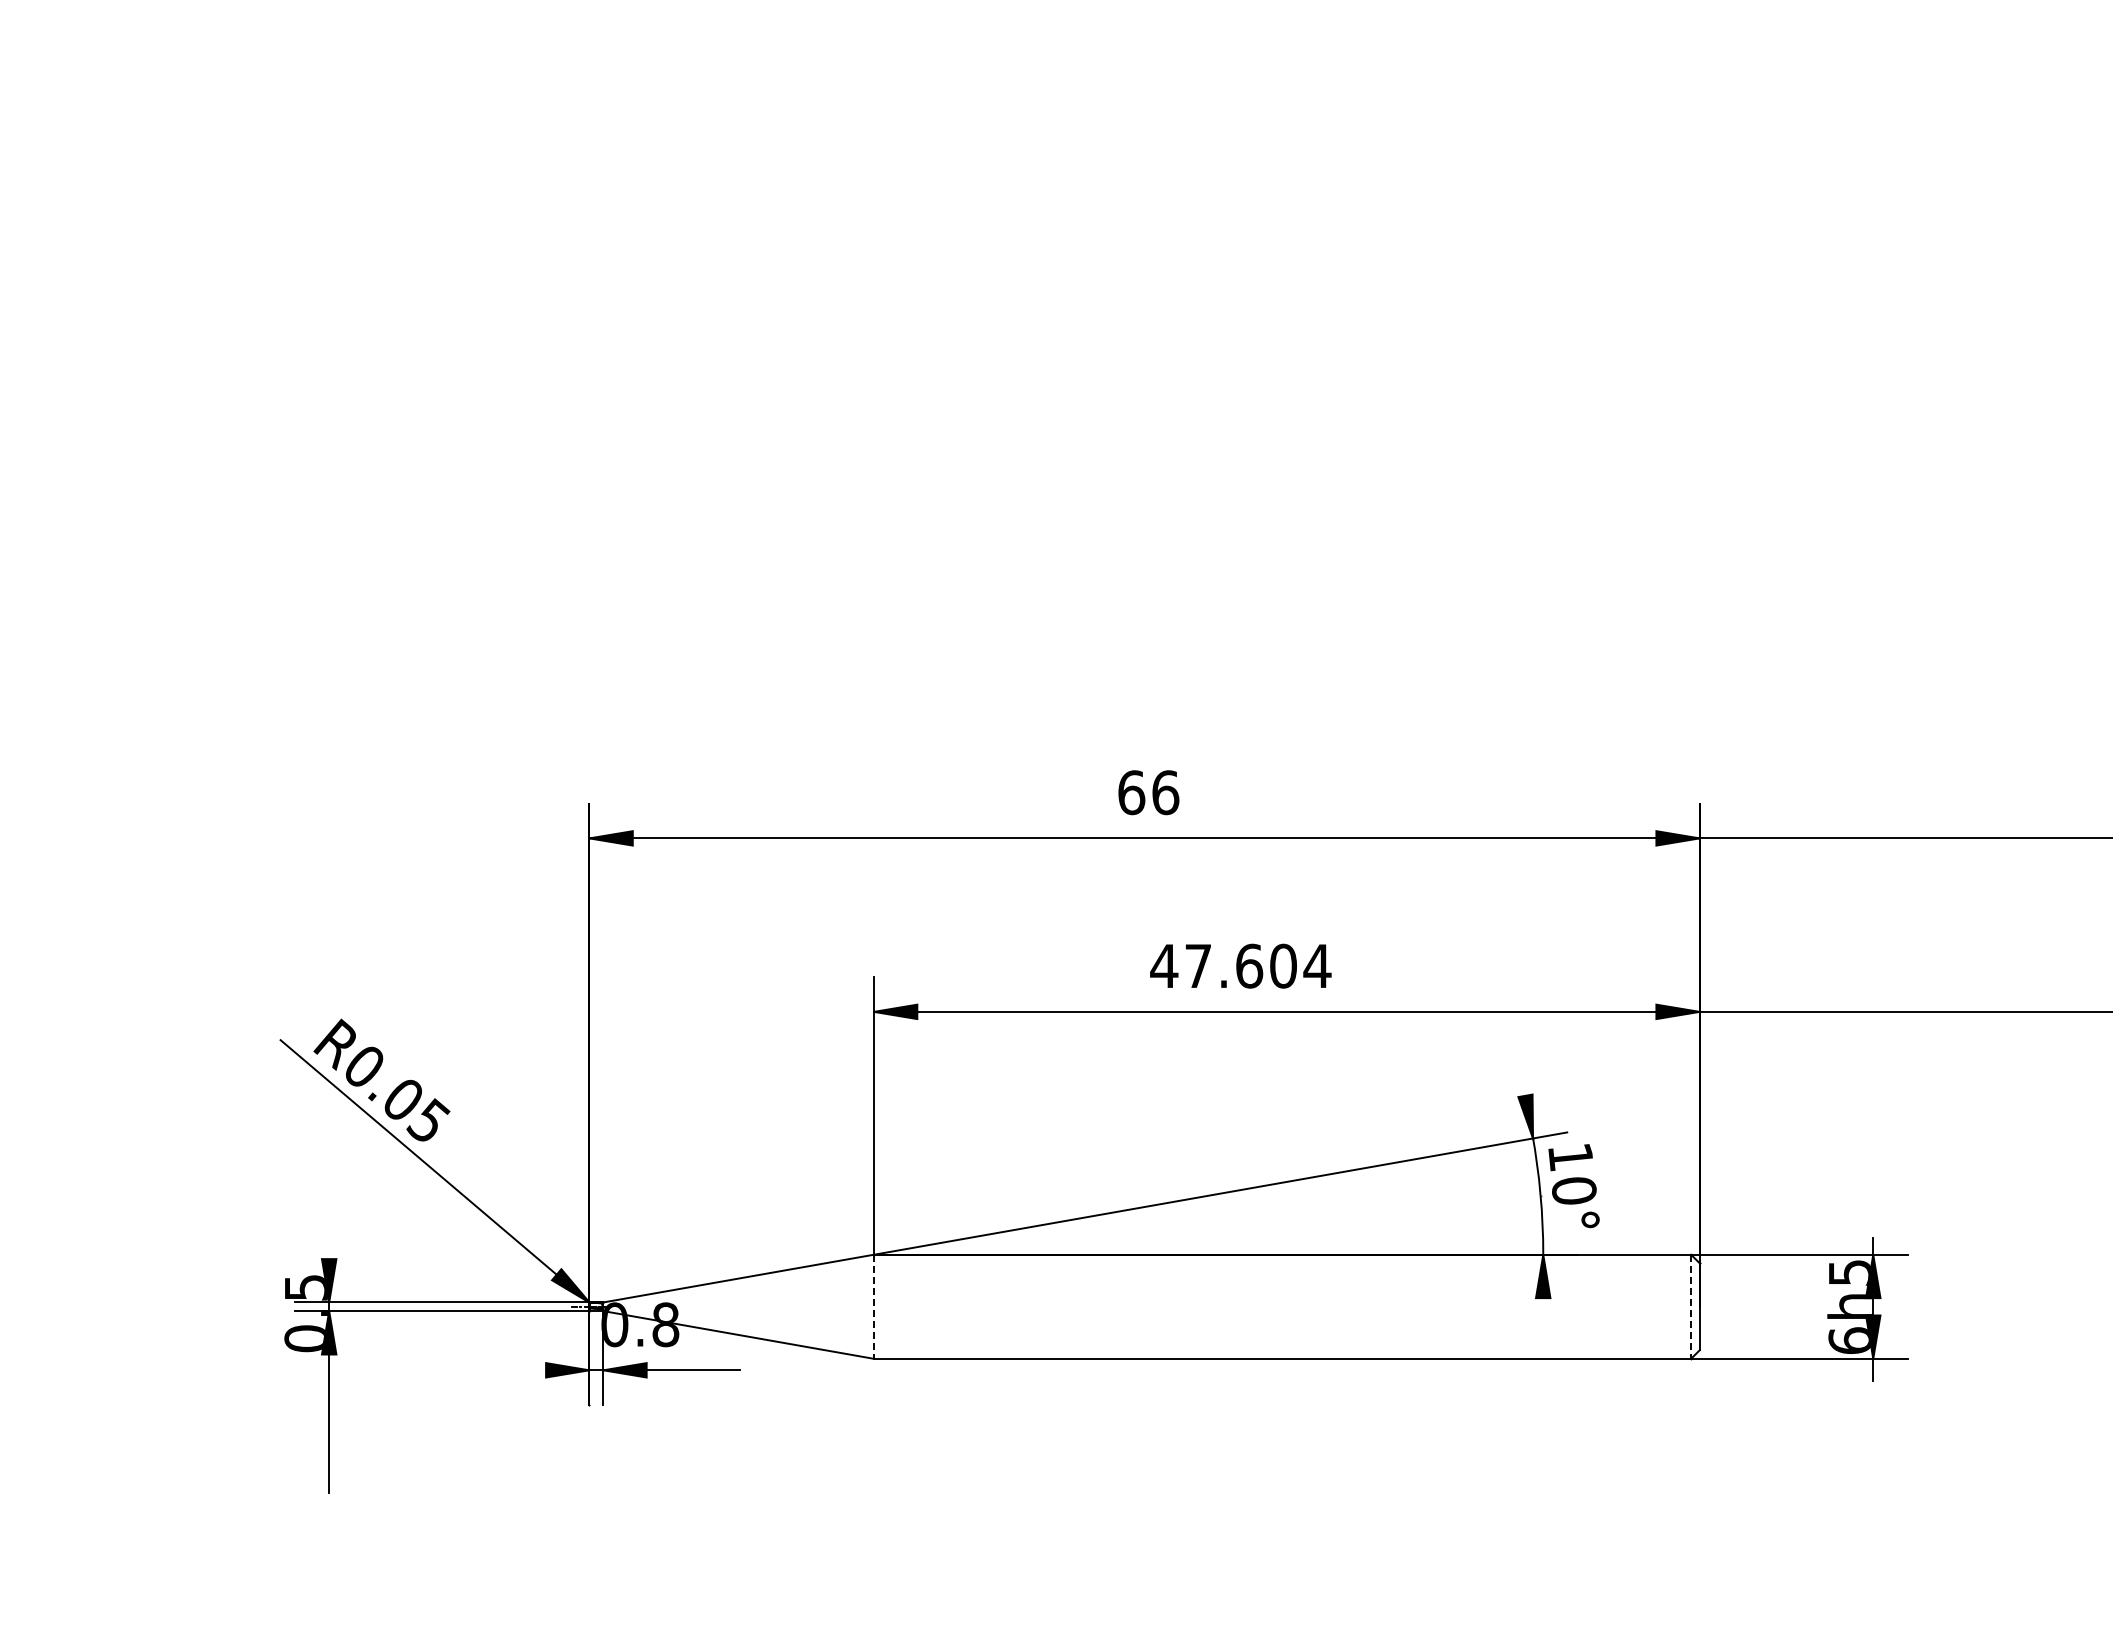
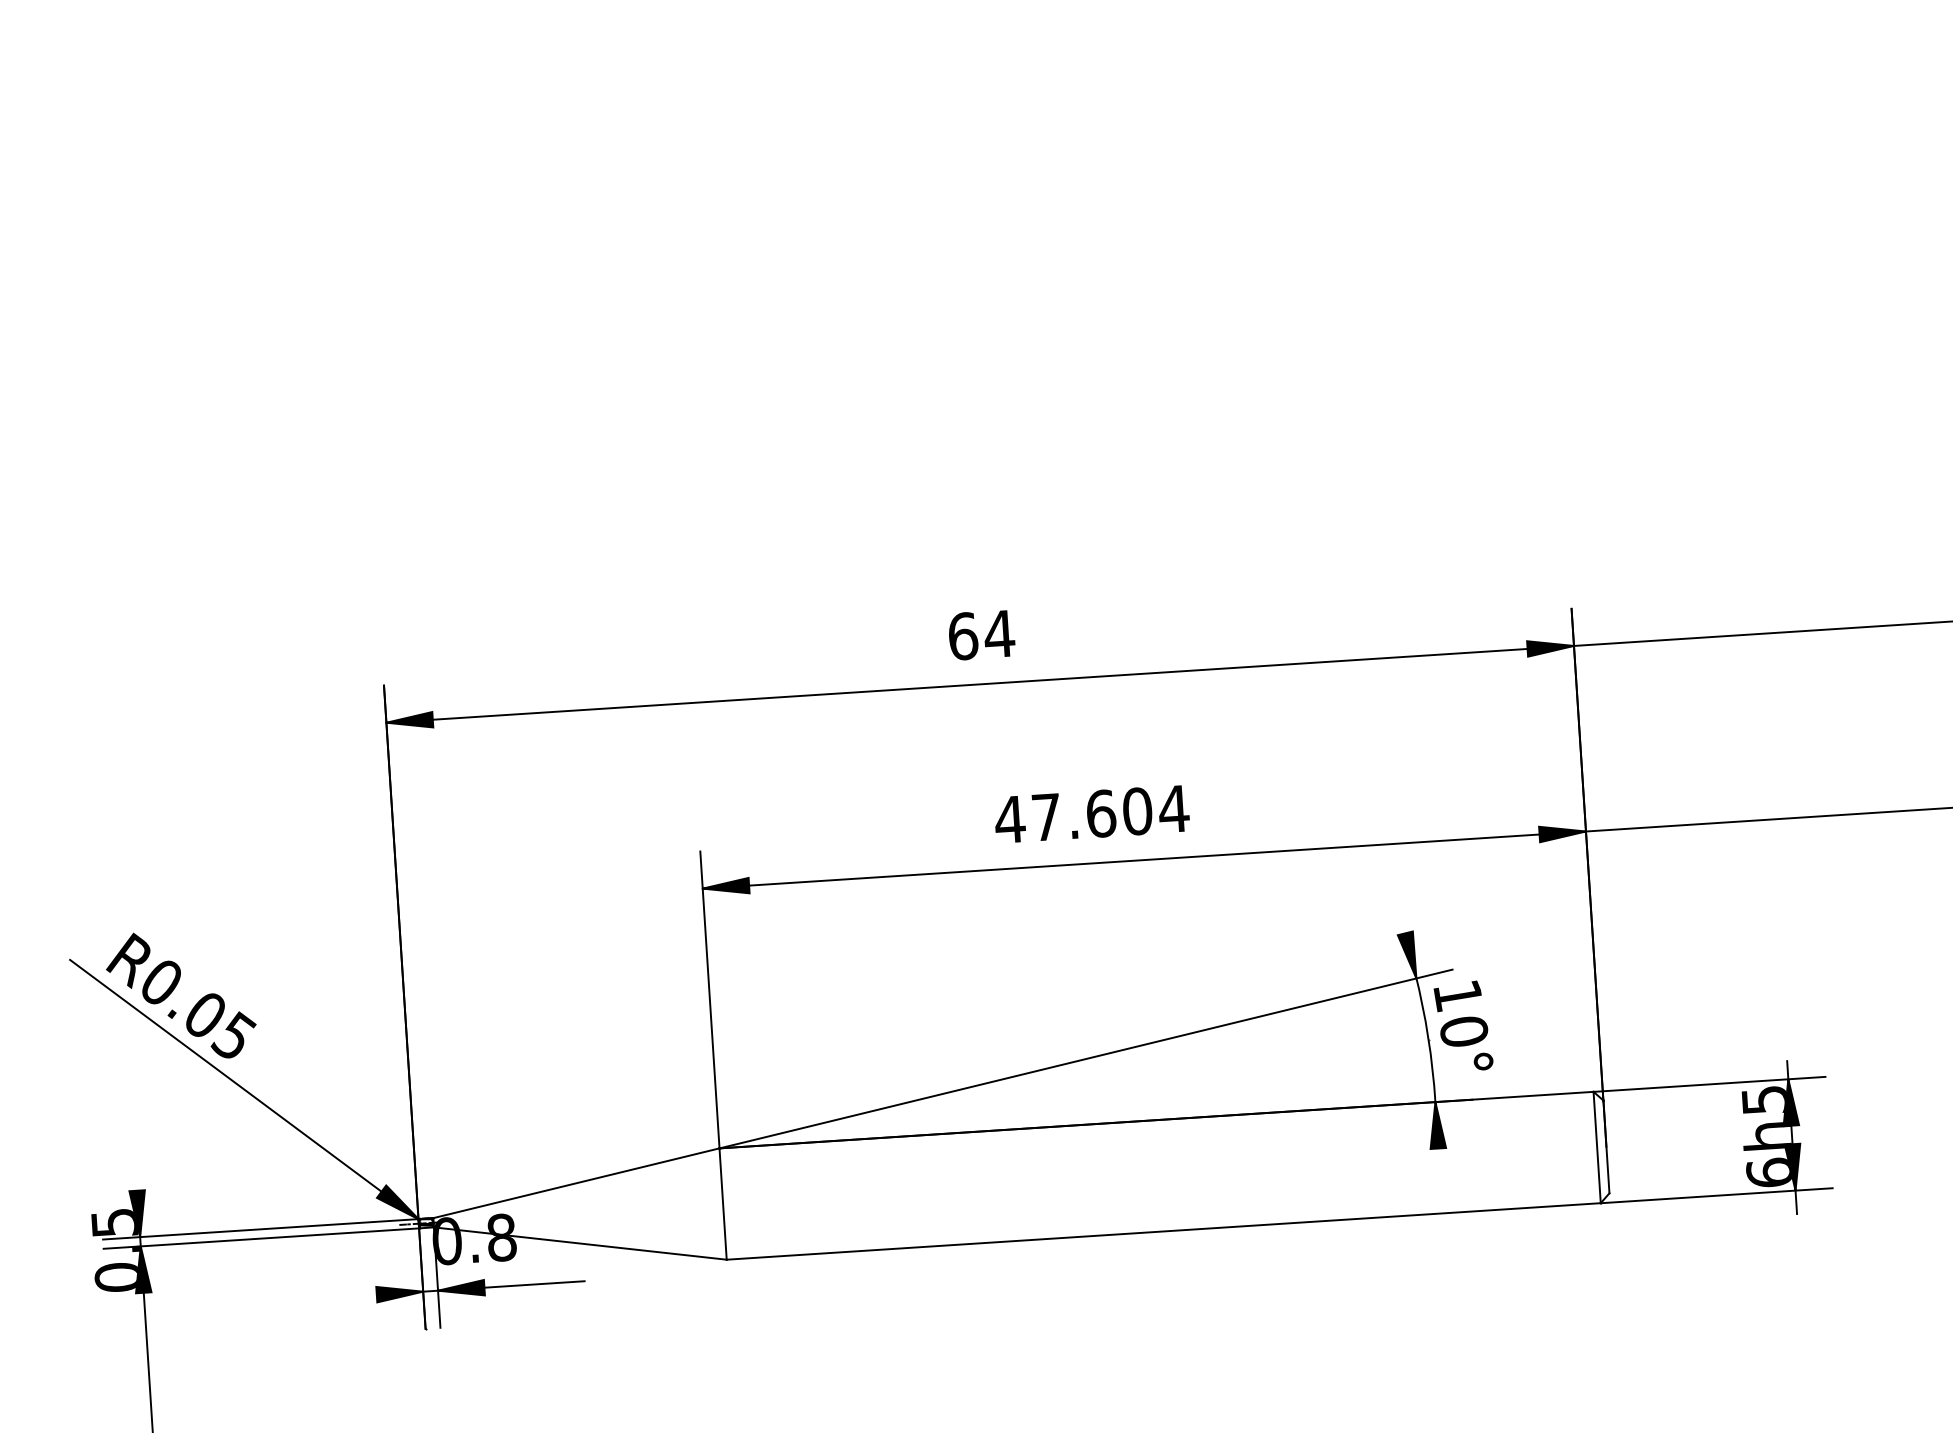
text: (1165, 792) -> (999, 633), 66 -> 64
line: (873, 1307) -> (722, 1204), dashed -> solid
line: (1691, 1307) -> (1597, 1148), dashed -> solid

